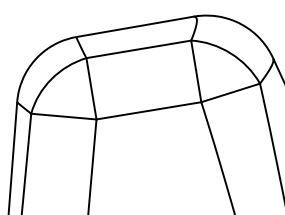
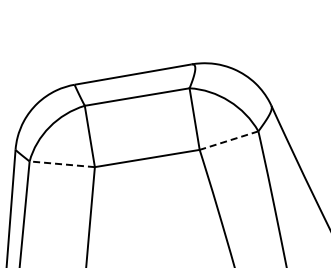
line: (231, 92) -> (229, 140), solid -> dashed
line: (64, 116) -> (62, 164), solid -> dashed

